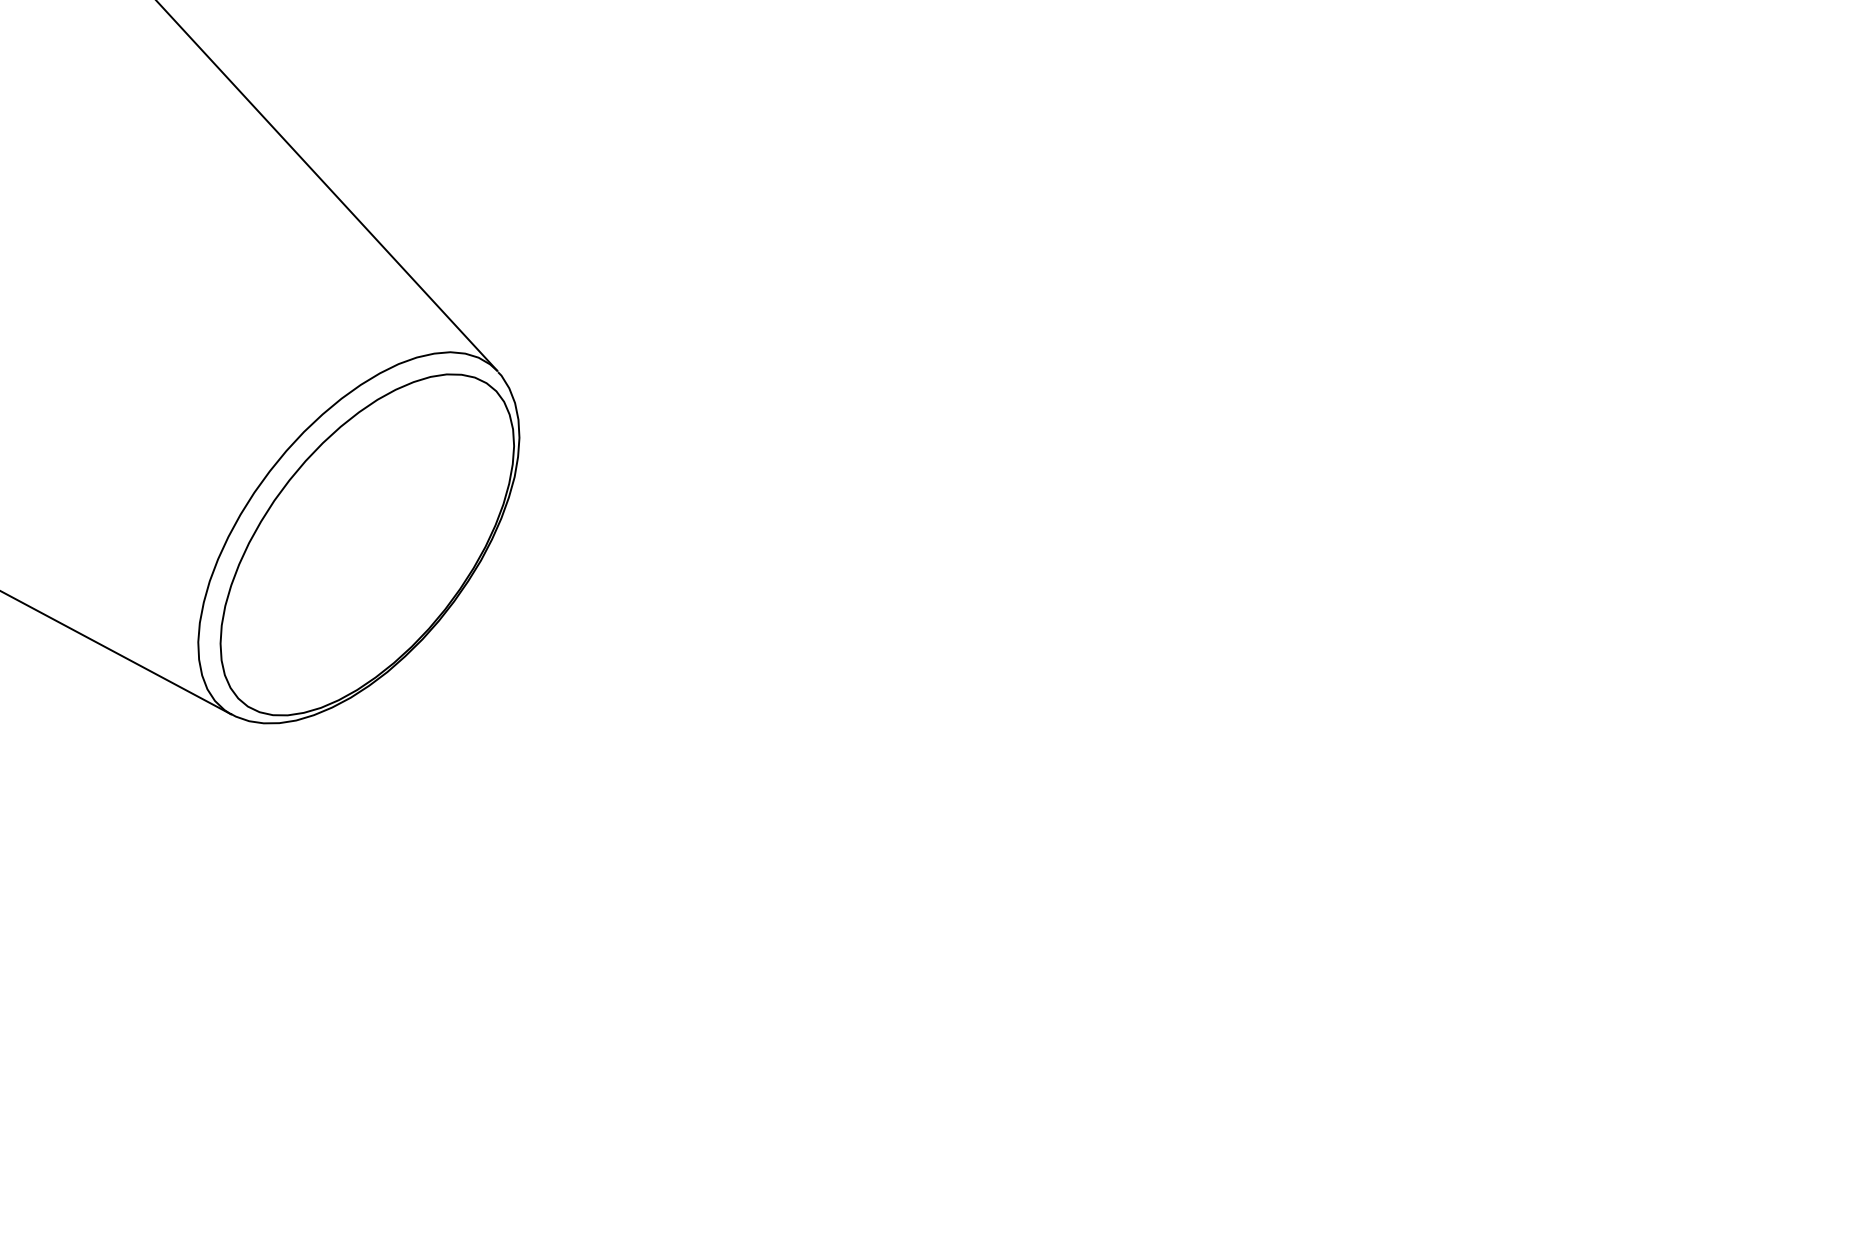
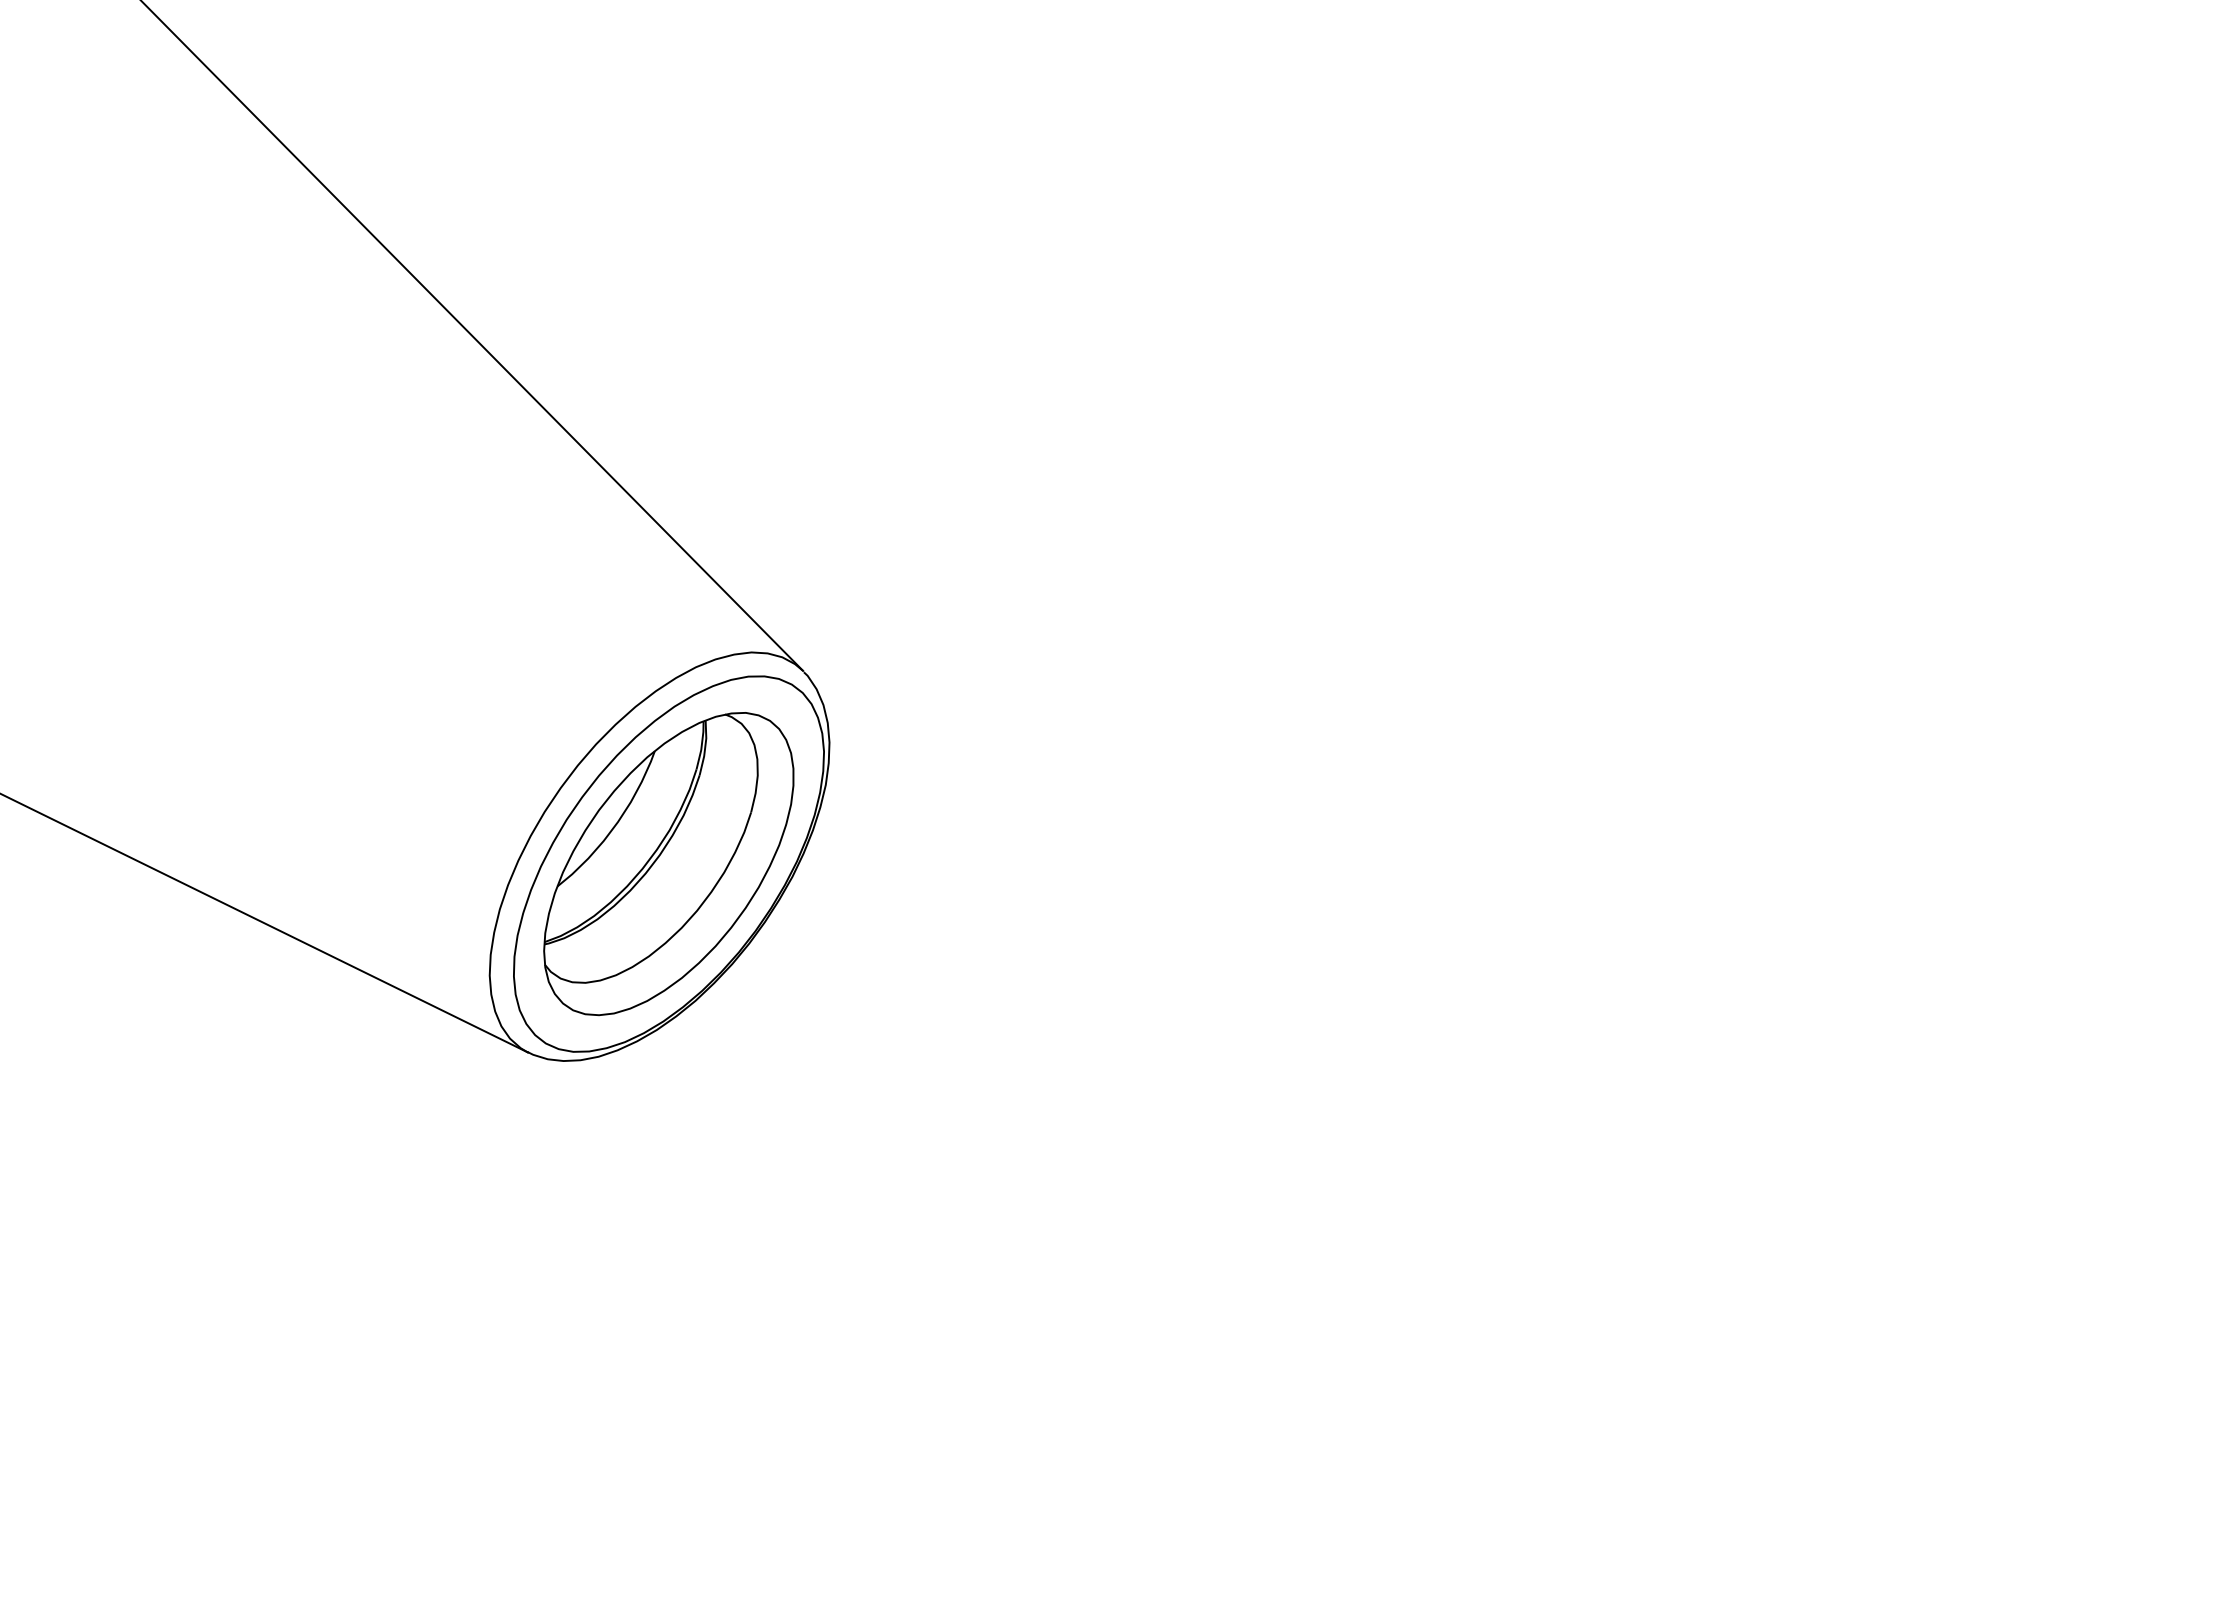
part: (366, 545) -> (668, 864), added

